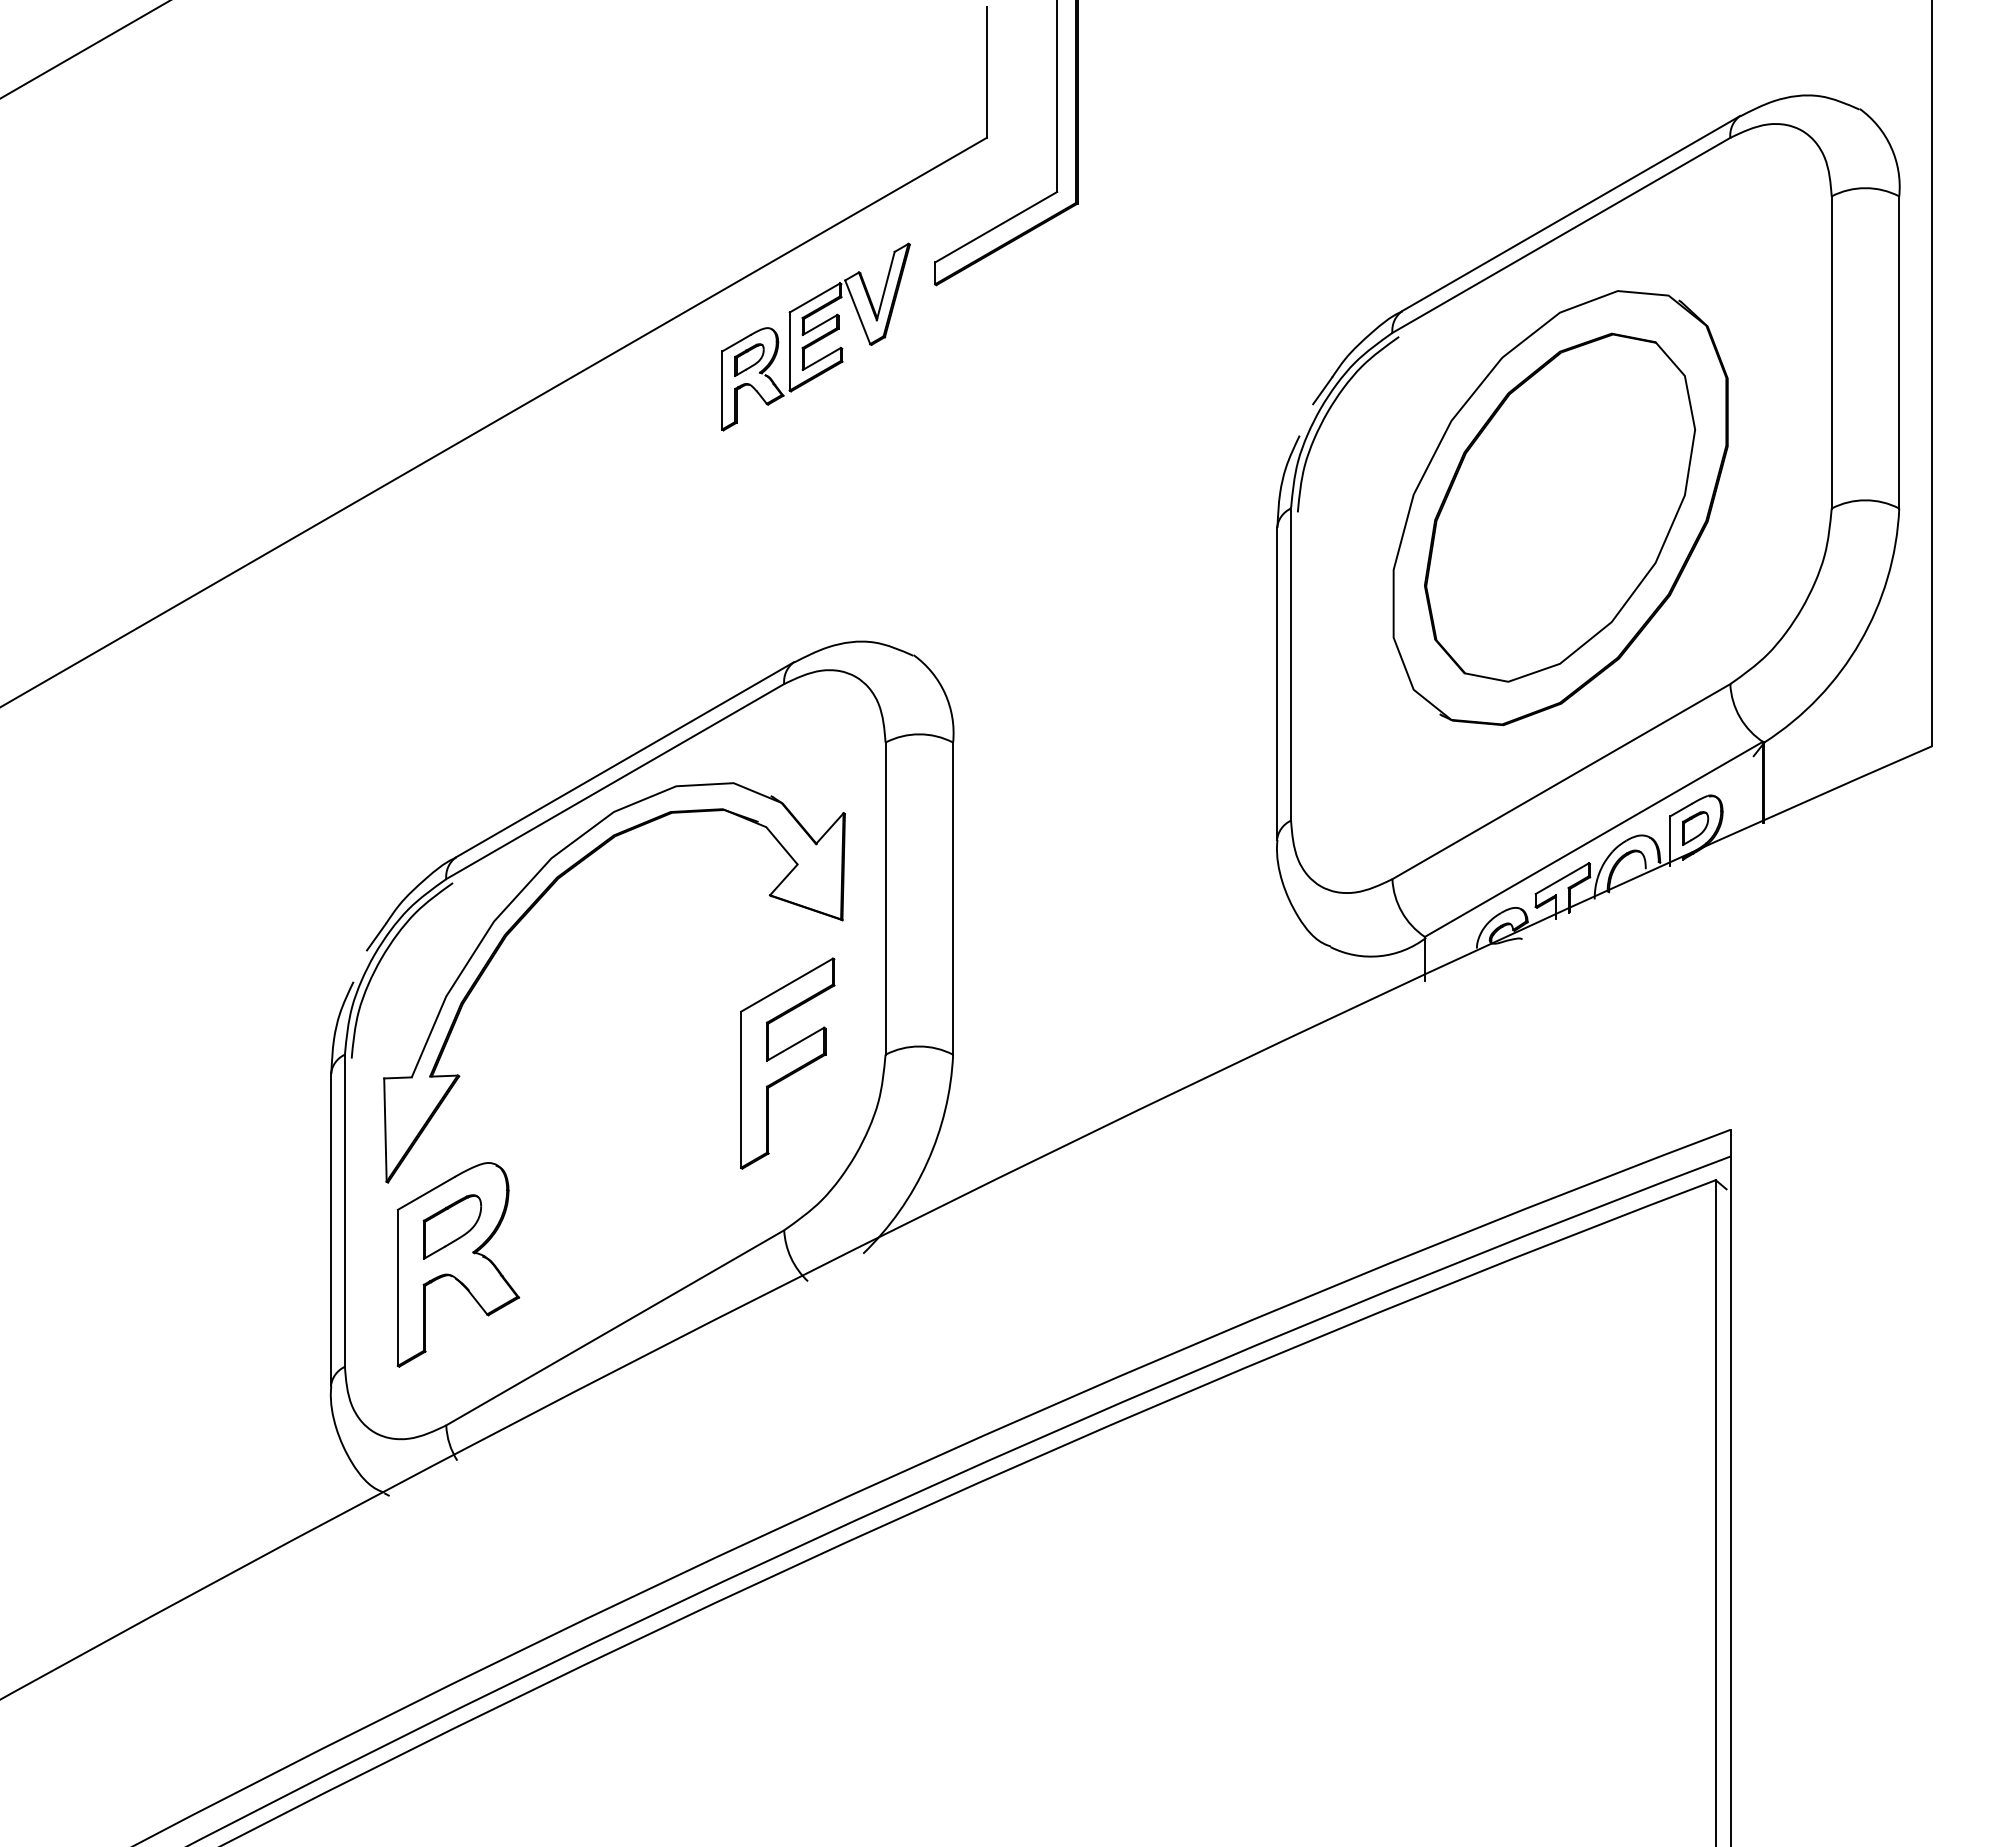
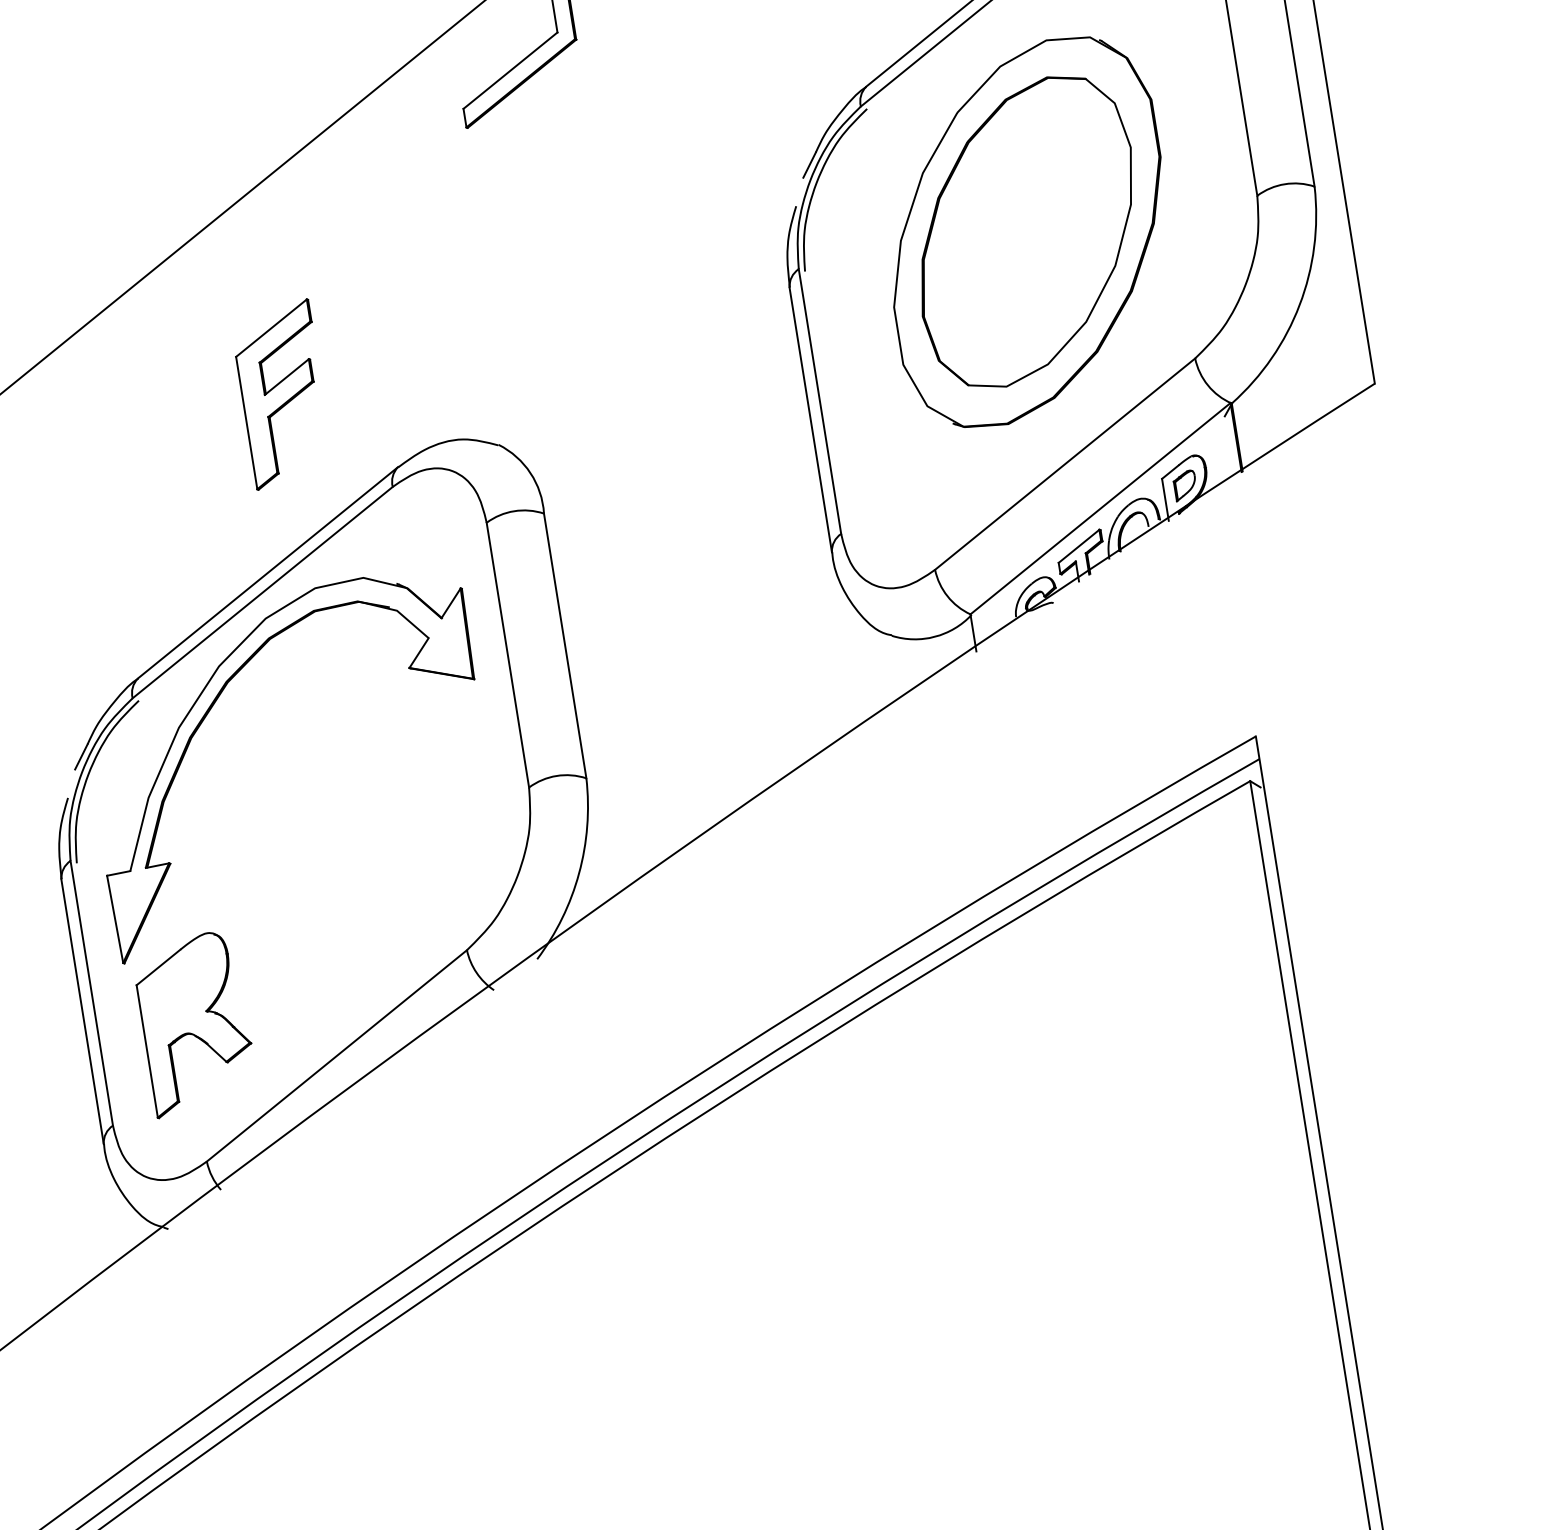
part: (815, 336) -> (372, 187), removed
part: (787, 1063) -> (282, 394), moved
part: (452, 1226) -> (185, 992), removed

